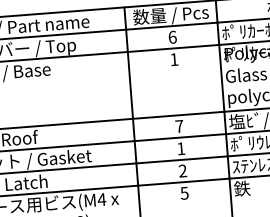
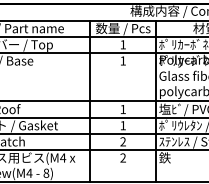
text: (173, 36) -> (123, 44), 6 -> 1
text: (178, 126) -> (122, 109), 7 -> 1
text: (183, 192) -> (122, 157), 5 -> 2

